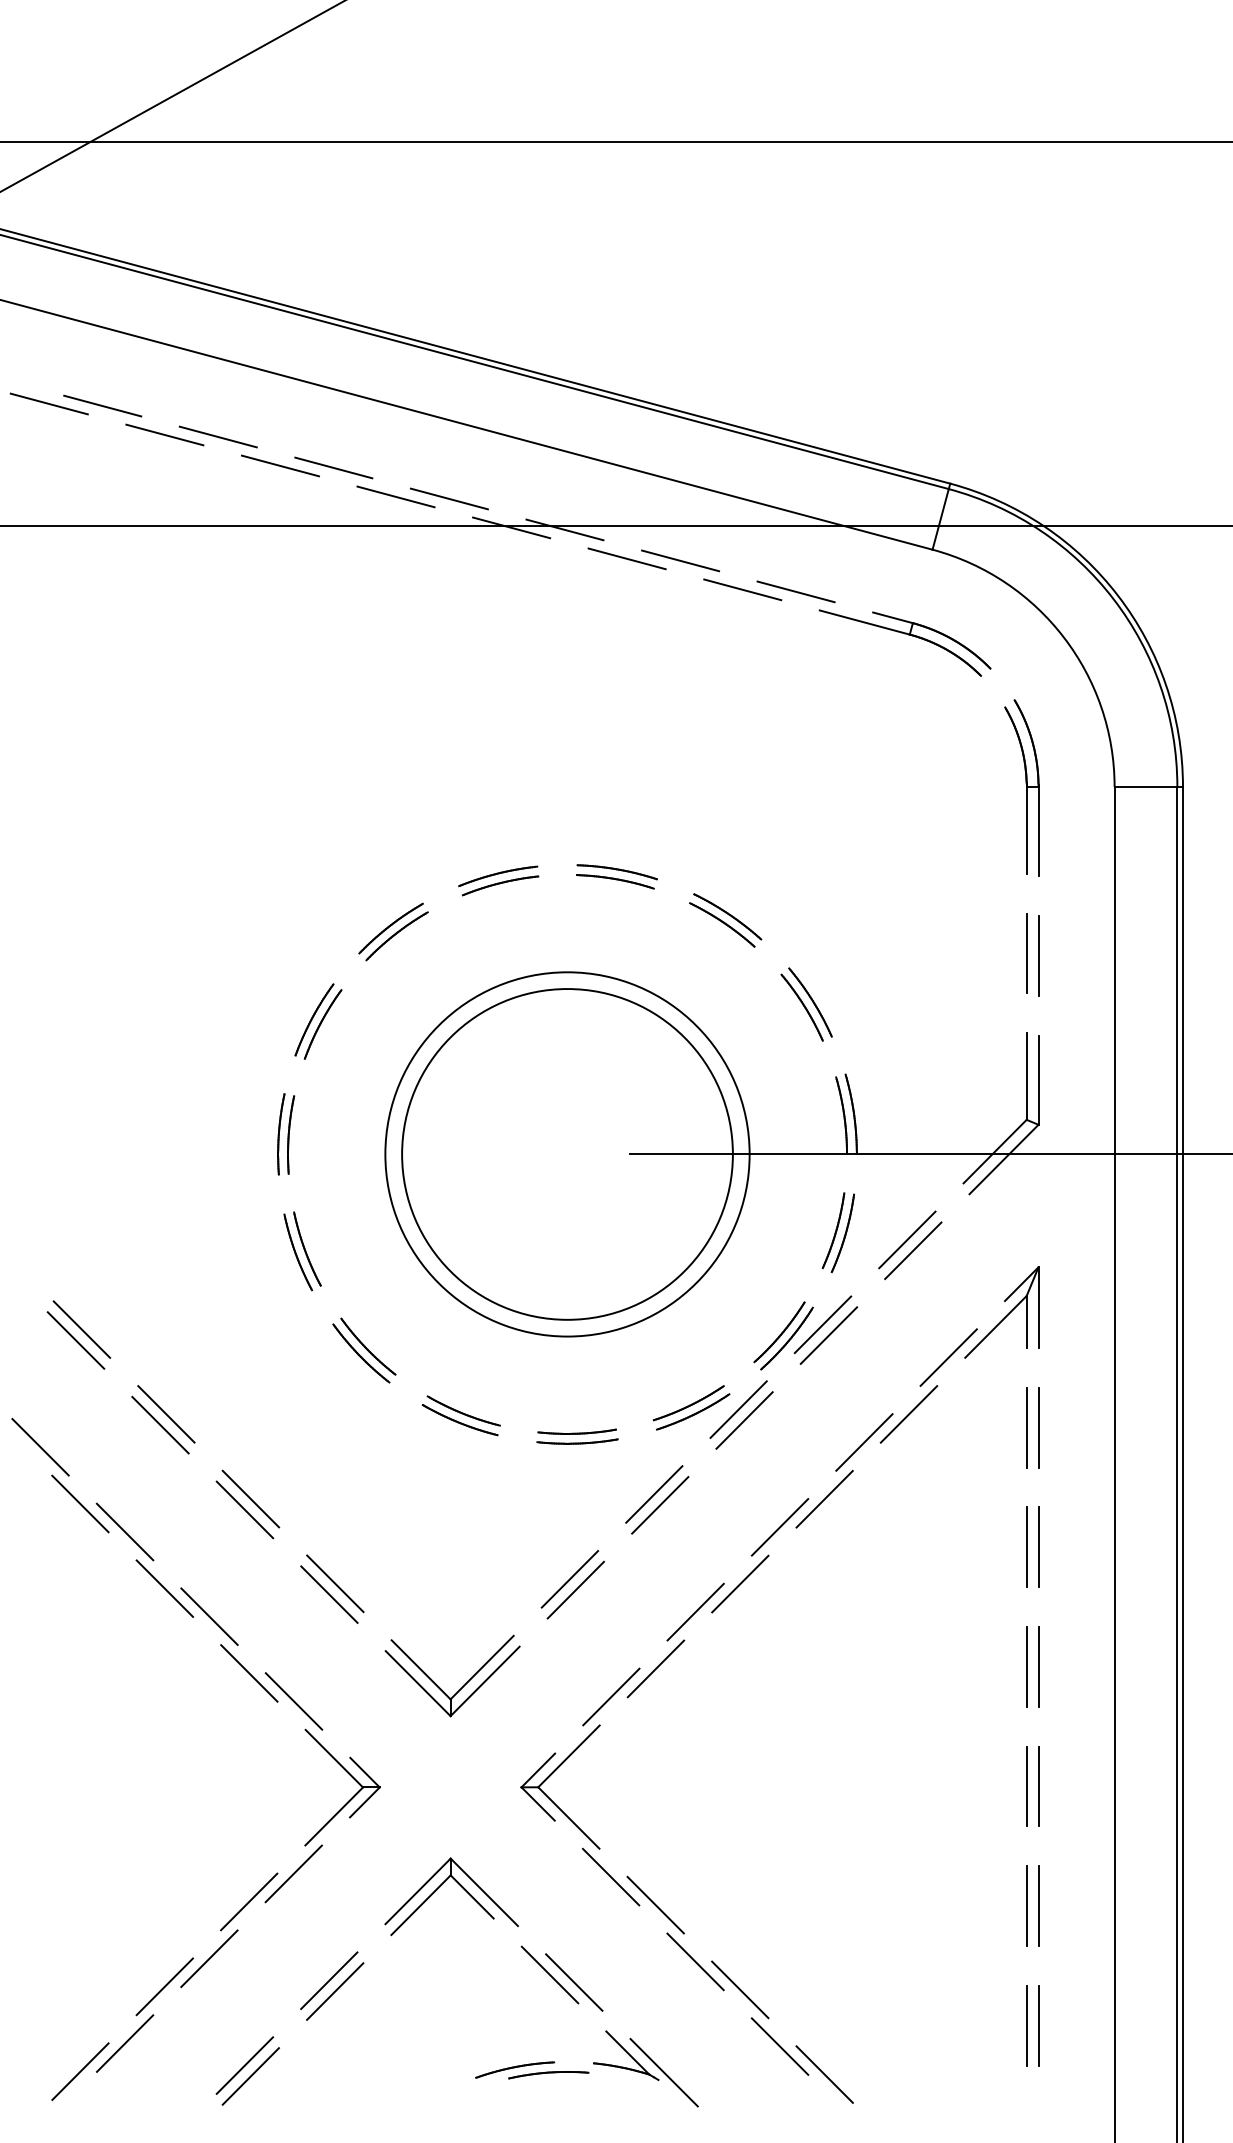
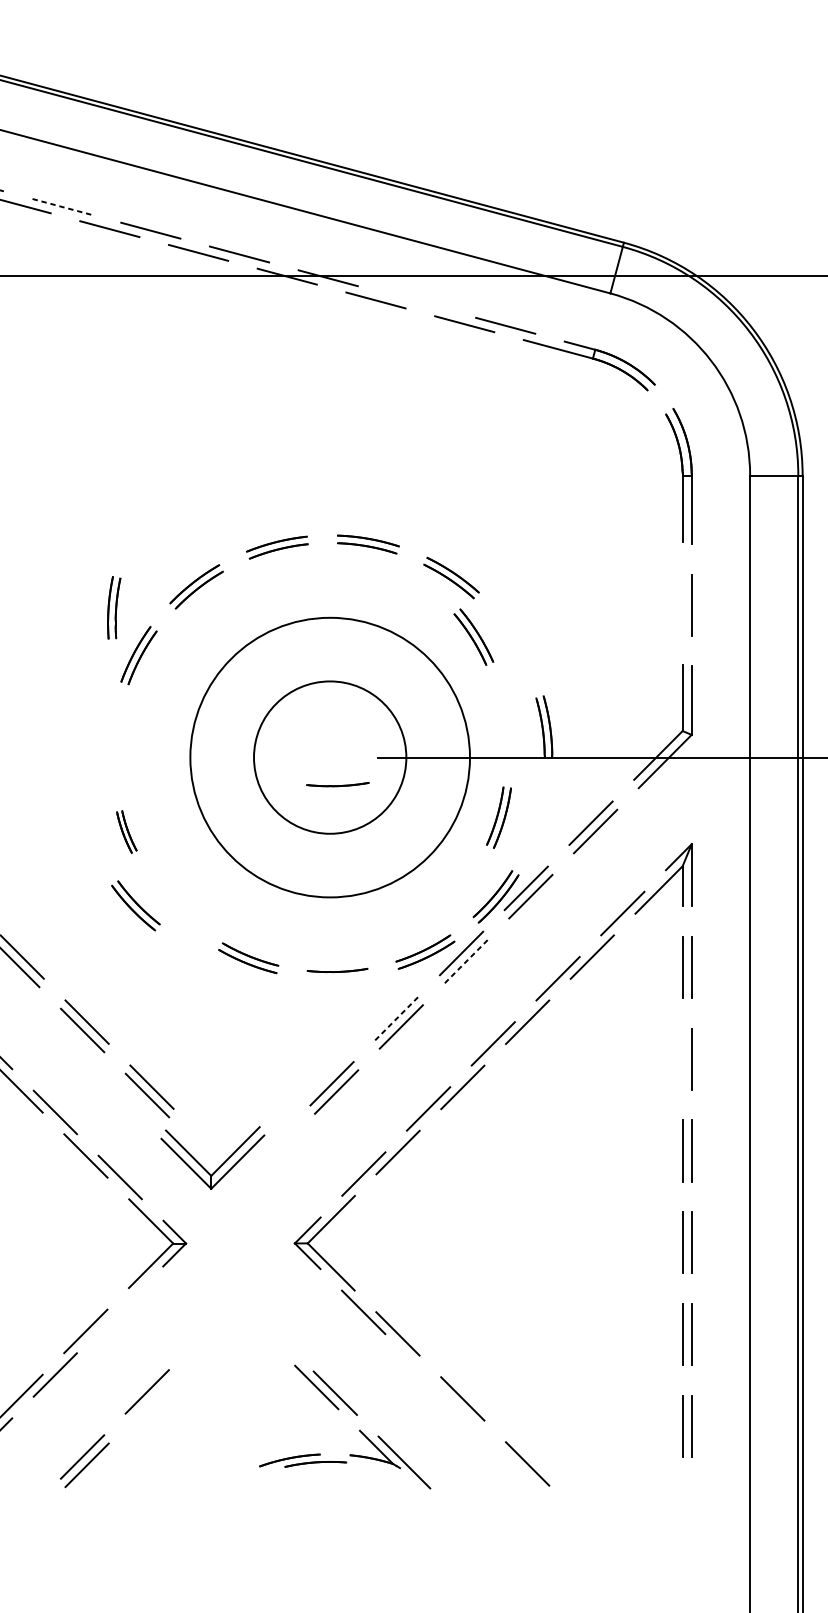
line: (218, 437) -> (62, 207), solid -> dashed
line: (680, 560) -> (416, 301), removed
line: (1026, 953) -> (682, 603), removed
part: (806, 1004) -> (473, 637), moved
part: (286, 1134) -> (114, 607), moved
circle: (567, 1154) -> (330, 757), size x0.6
part: (837, 1232) -> (498, 817), moved
part: (302, 1251) -> (126, 832), size x0.7
part: (364, 1350) -> (135, 905), moved
line: (744, 1420) -> (466, 961), solid -> dashed
part: (577, 1441) -> (337, 784), moved
line: (654, 1494) -> (396, 1018), solid -> dashed
line: (1026, 1547) -> (682, 1059), removed
part: (463, 1685) -> (221, 1165), moved
line: (293, 1873) -> (119, 1309), removed
part: (460, 1886) -> (248, 1319), removed
line: (695, 1961) -> (428, 1377), removed
line: (335, 1991) -> (152, 1400), removed
line: (779, 2046) -> (492, 1442), removed

